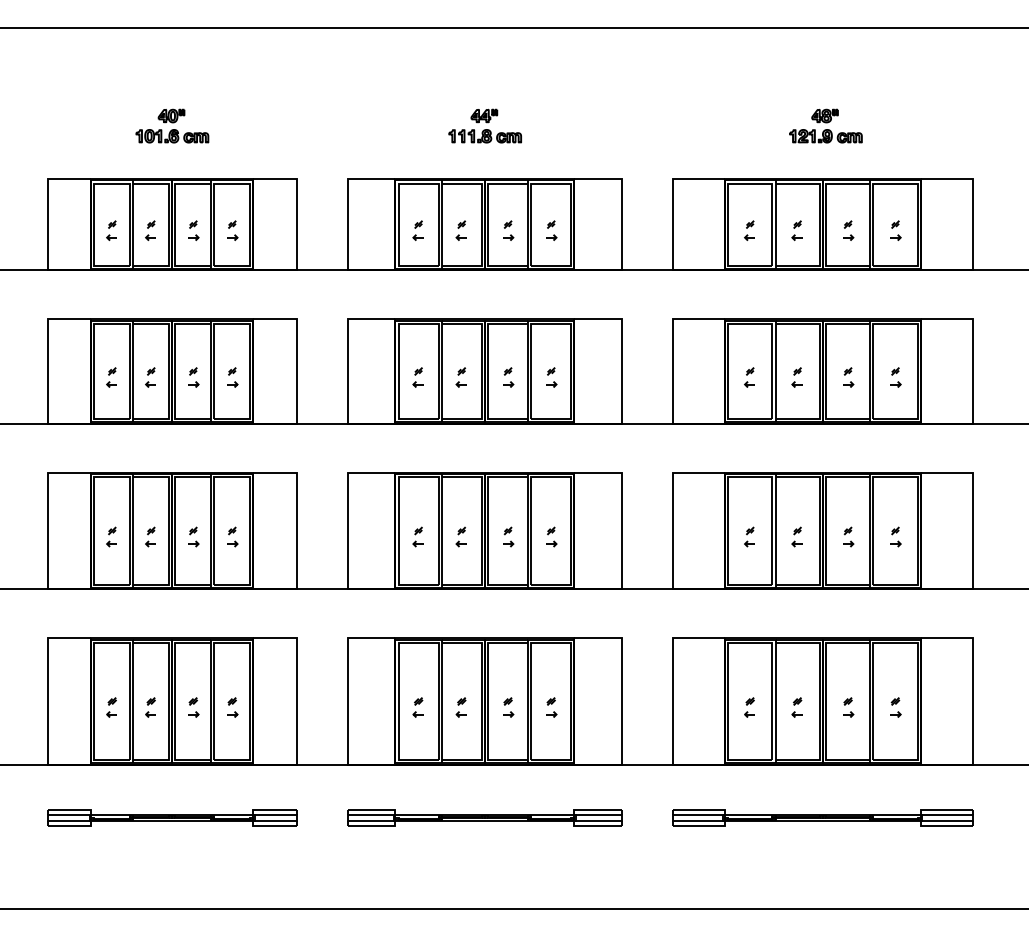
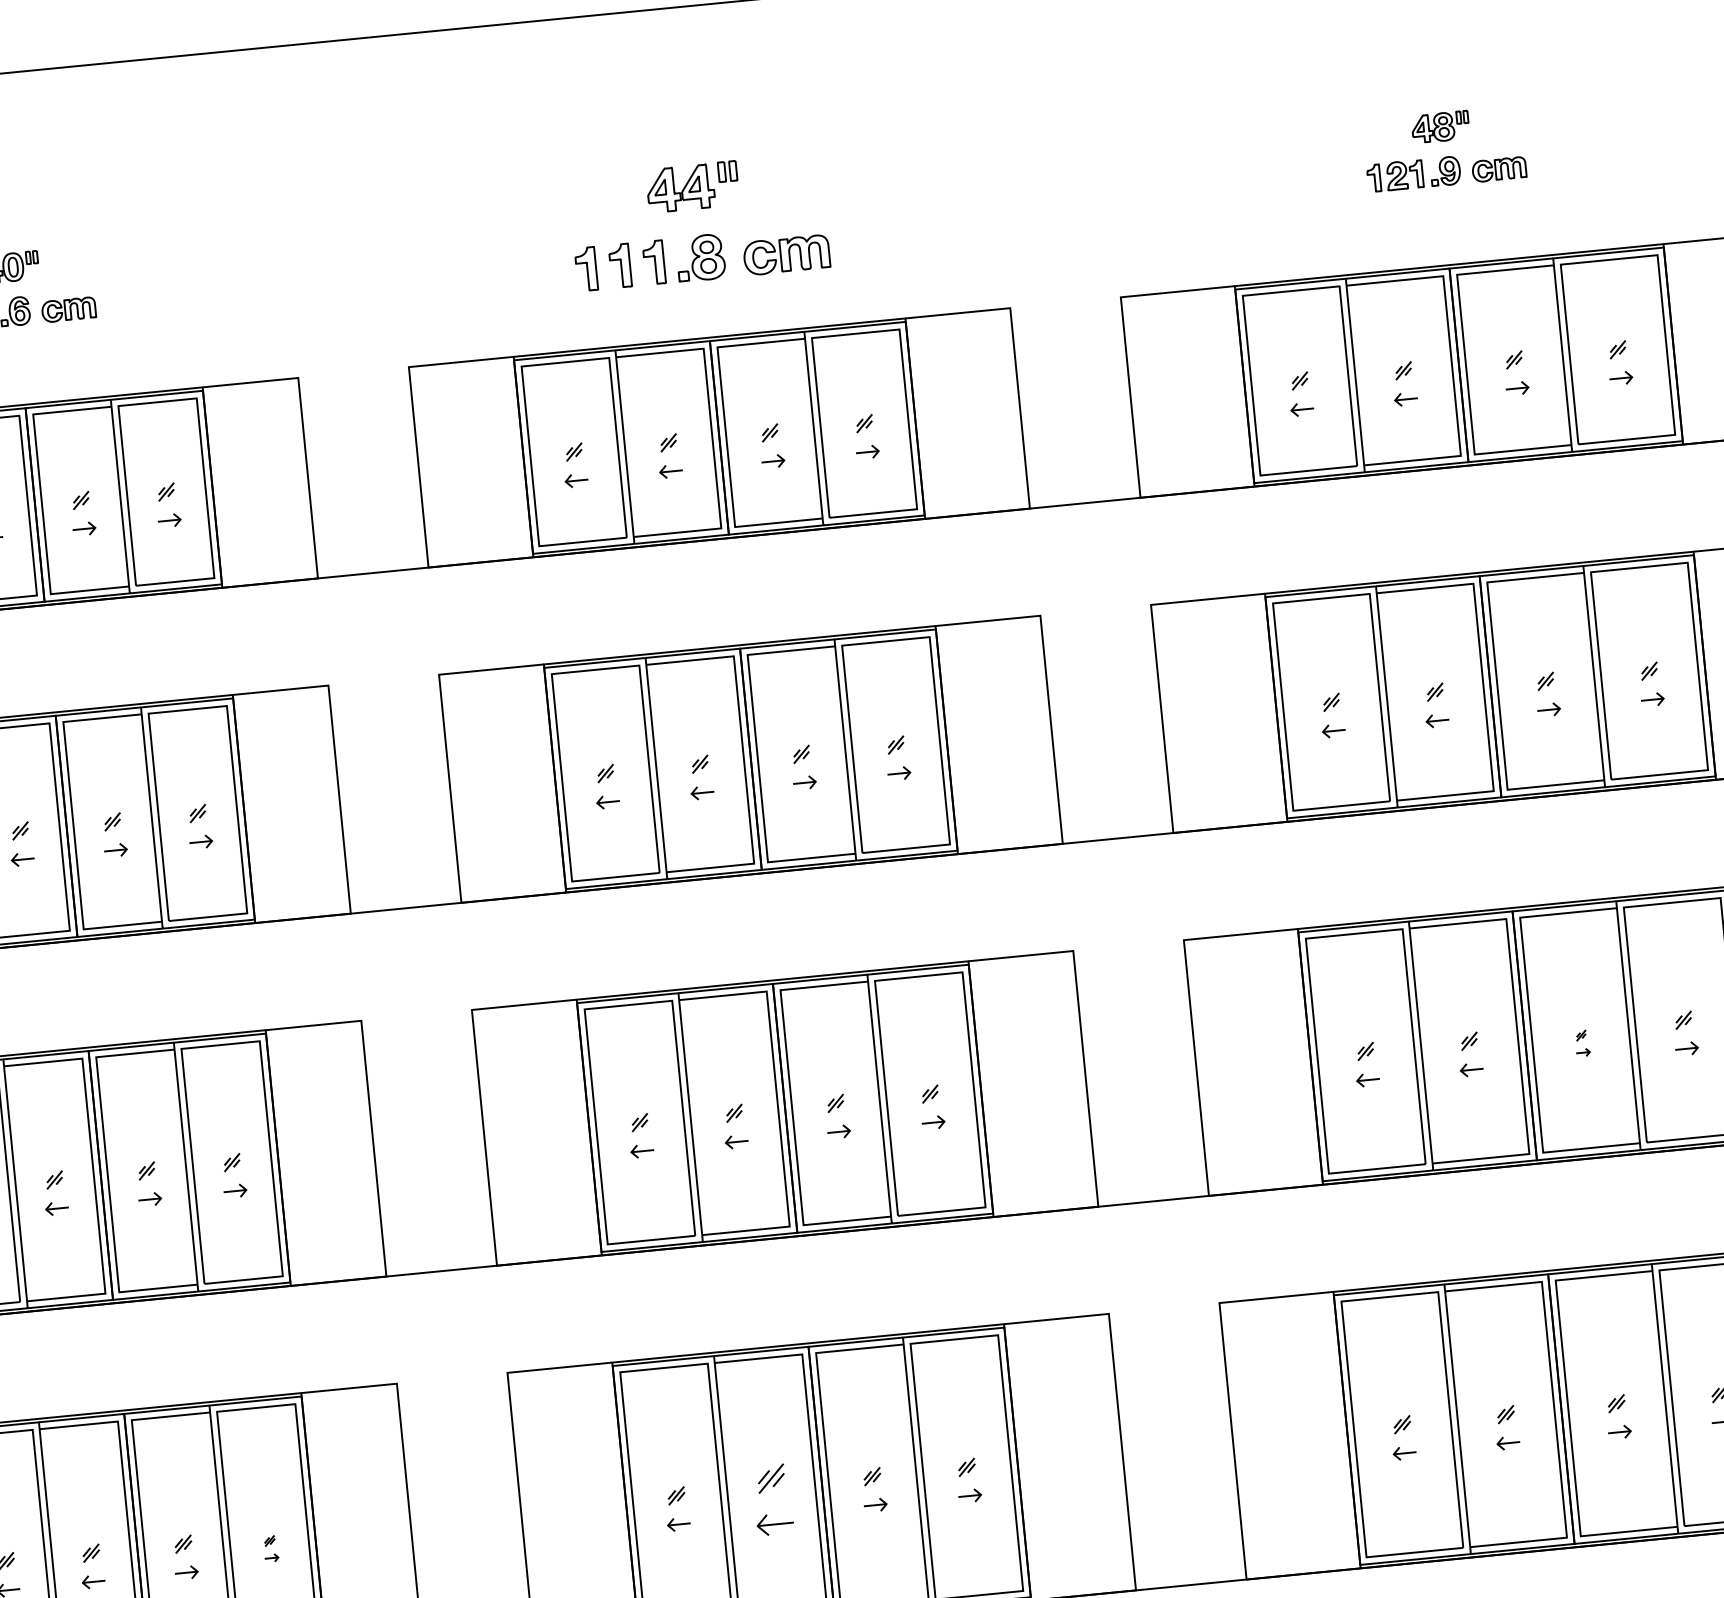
part: (484, 125) -> (697, 220), size x1.6
part: (848, 536) -> (1582, 1042), size x0.6
part: (232, 707) -> (270, 1548), size x0.6
part: (460, 707) -> (769, 1499), size x1.6

